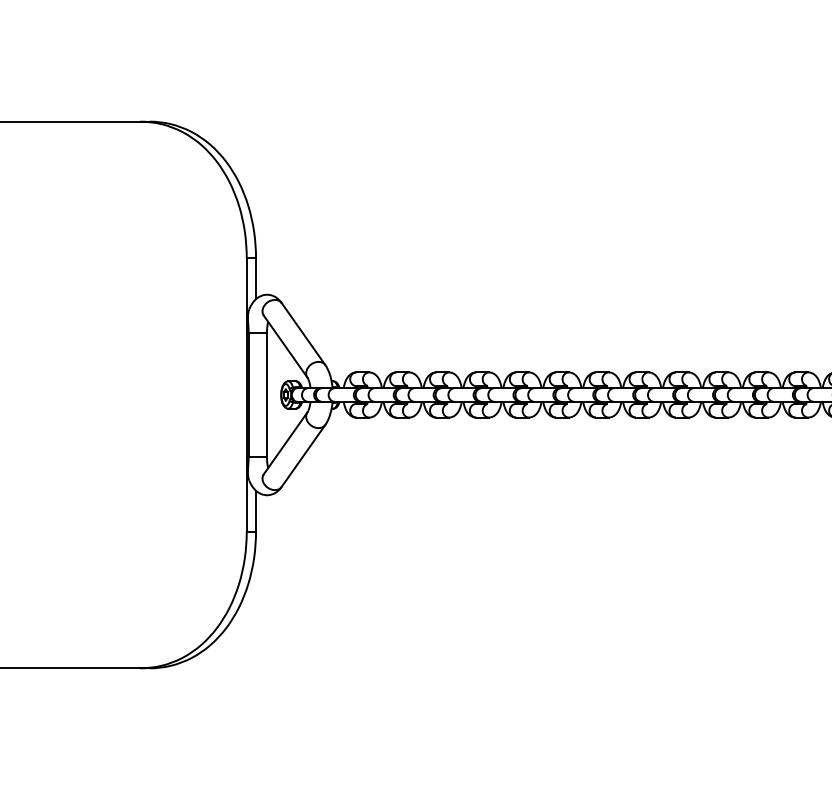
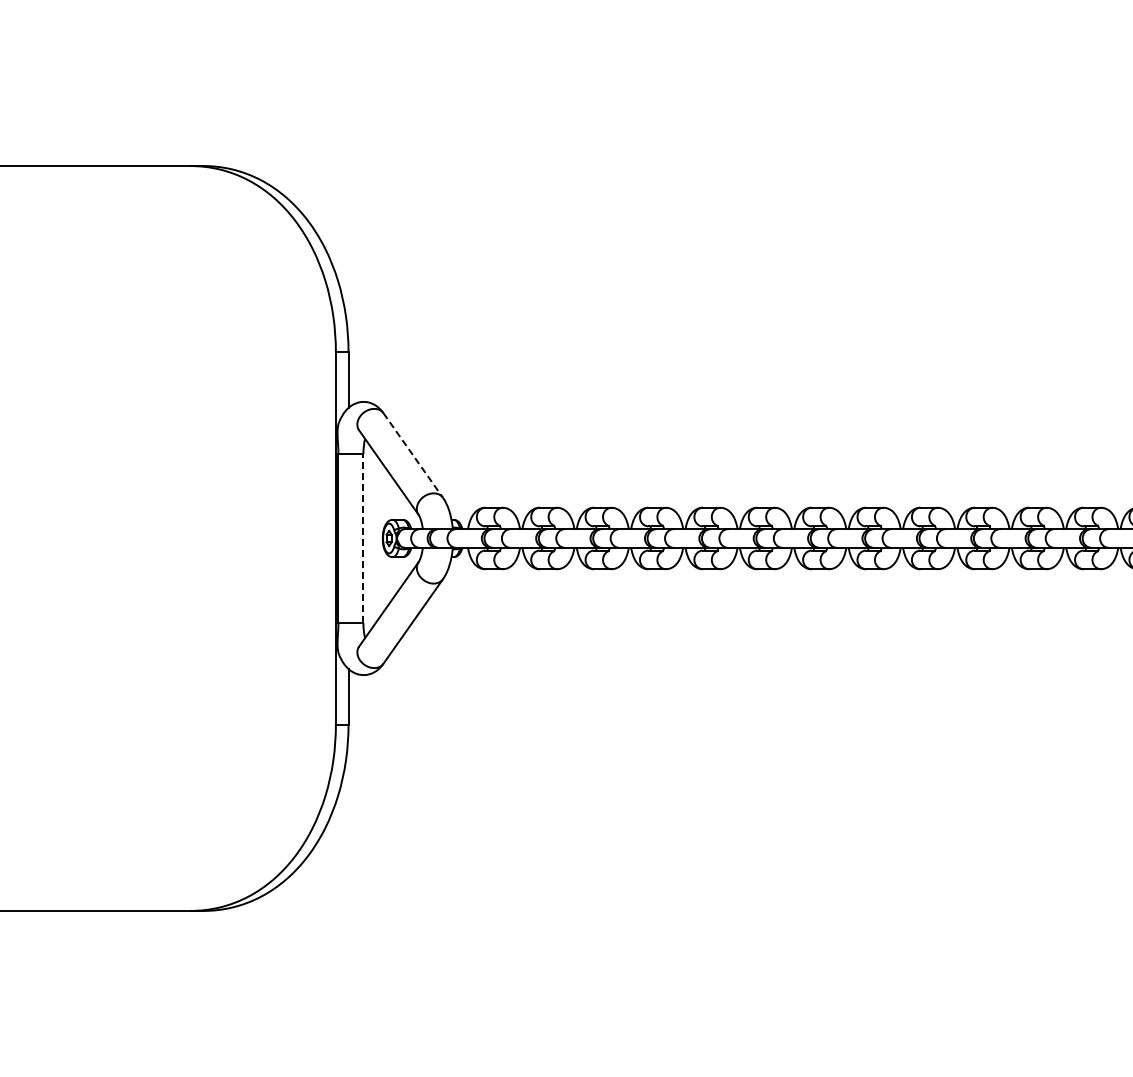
line: (303, 334) -> (413, 455), solid -> dashed
line: (267, 394) -> (363, 537), solid -> dashed

